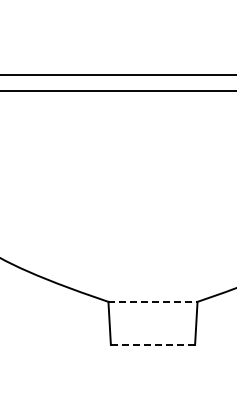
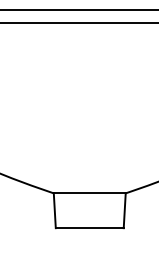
line: (153, 301) -> (90, 193), dashed -> solid
line: (153, 344) -> (90, 227), dashed -> solid

